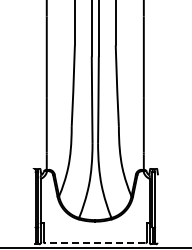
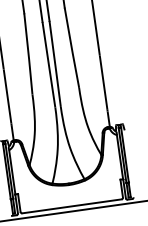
line: (94, 243) -> (71, 206), dashed -> solid

